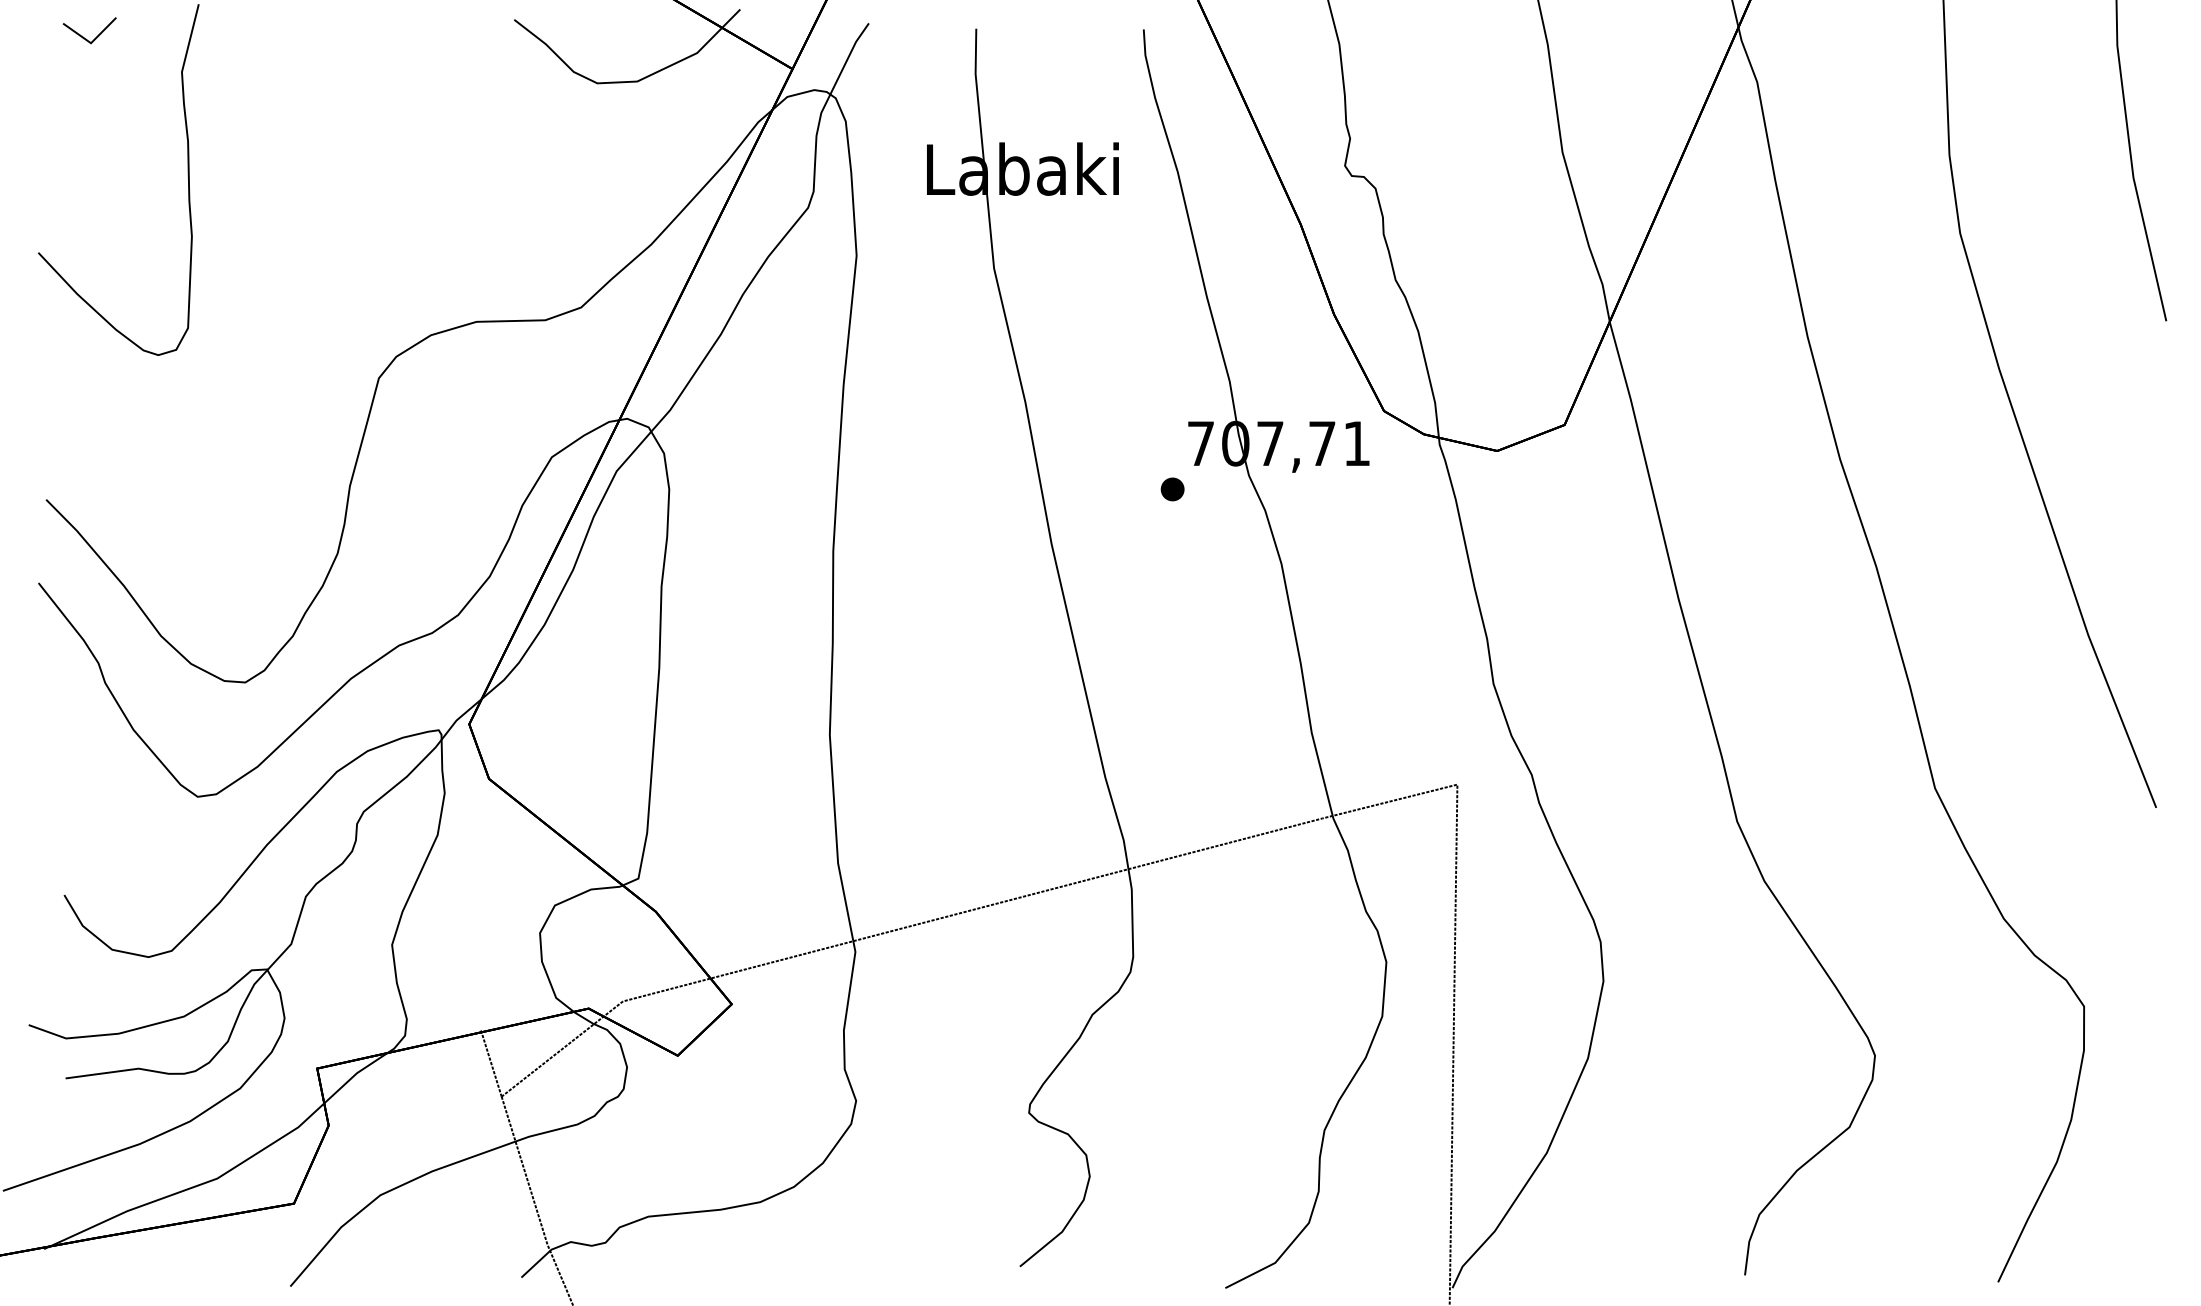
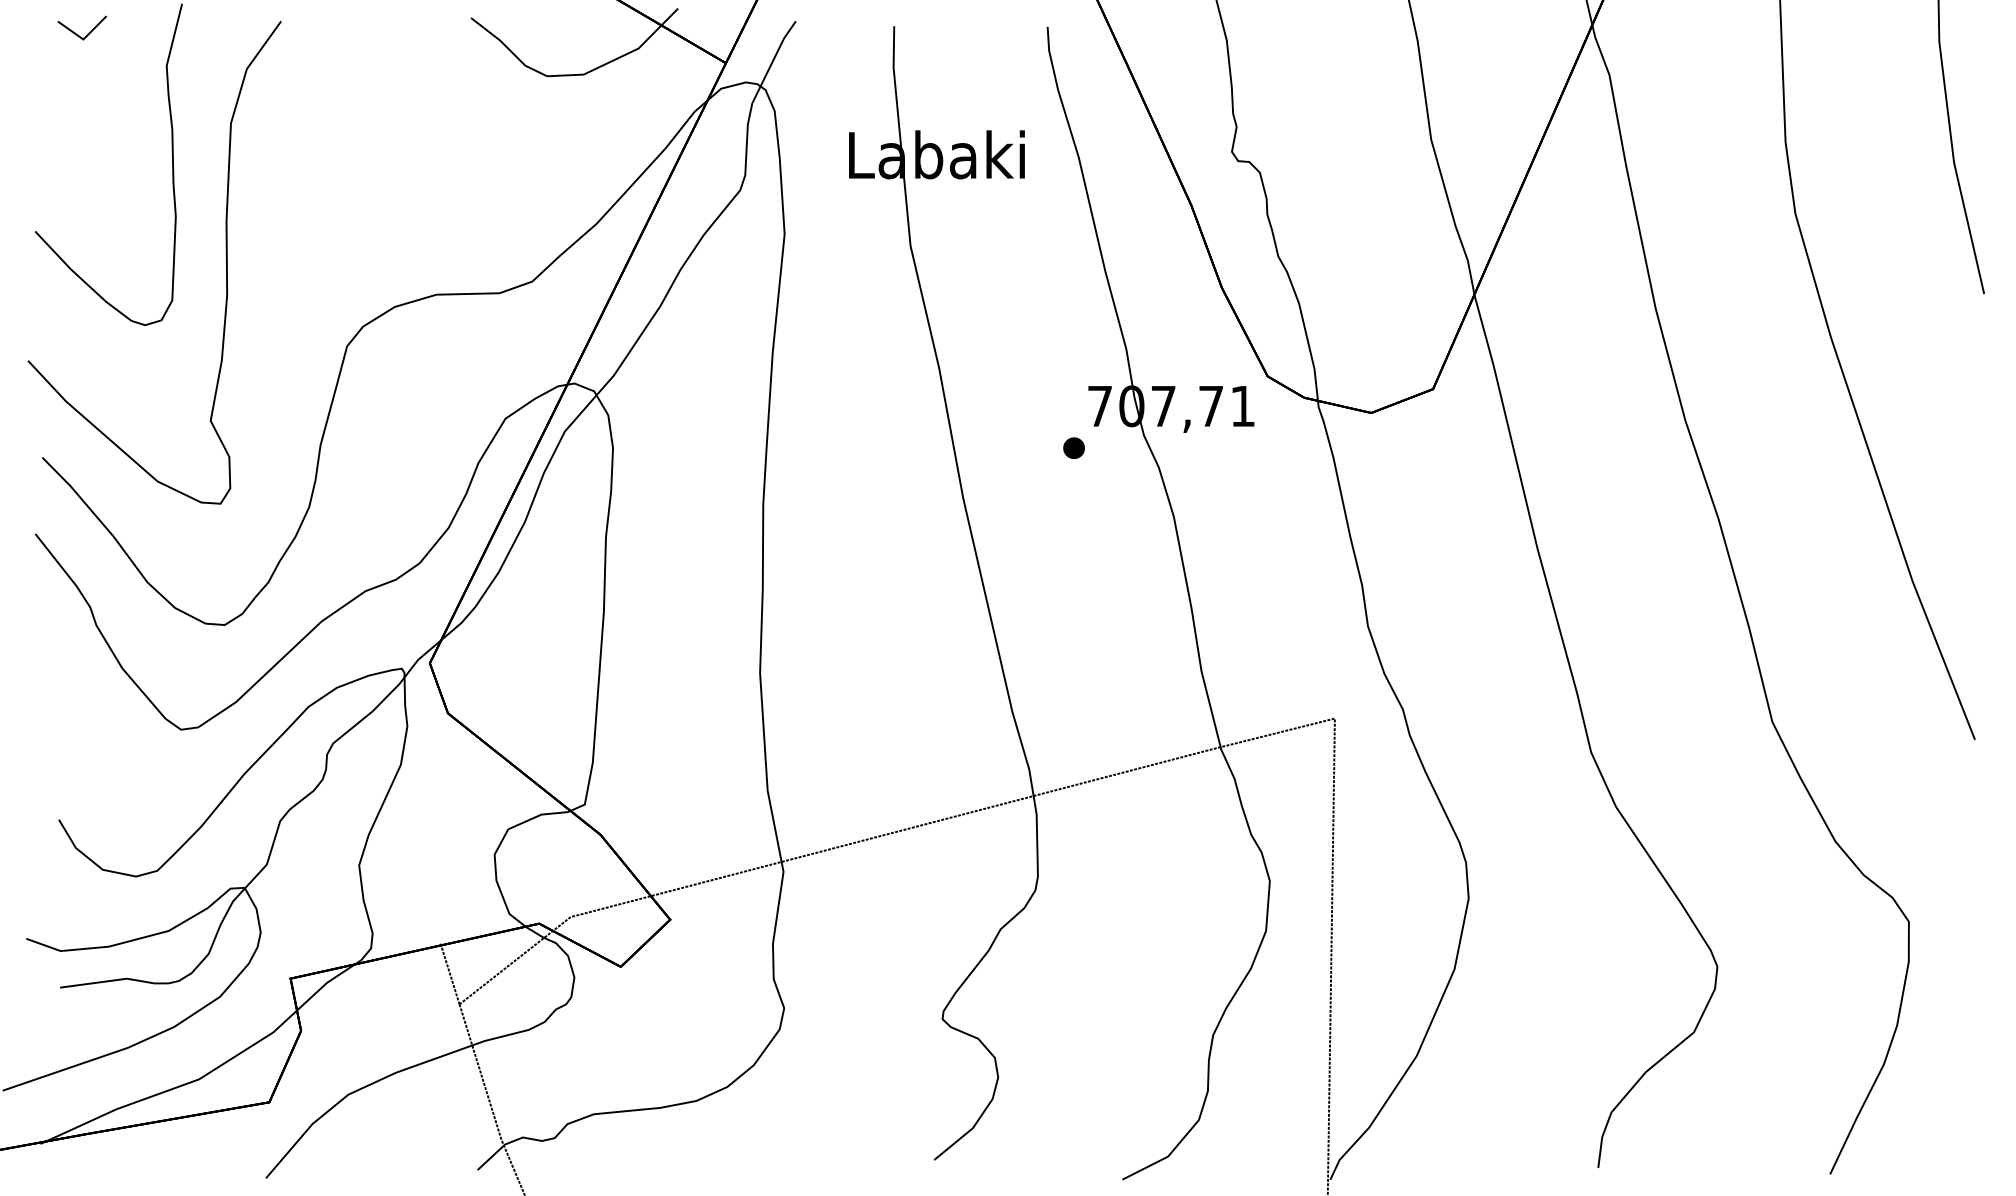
curve: (246, 286) -> (225, 262), added

